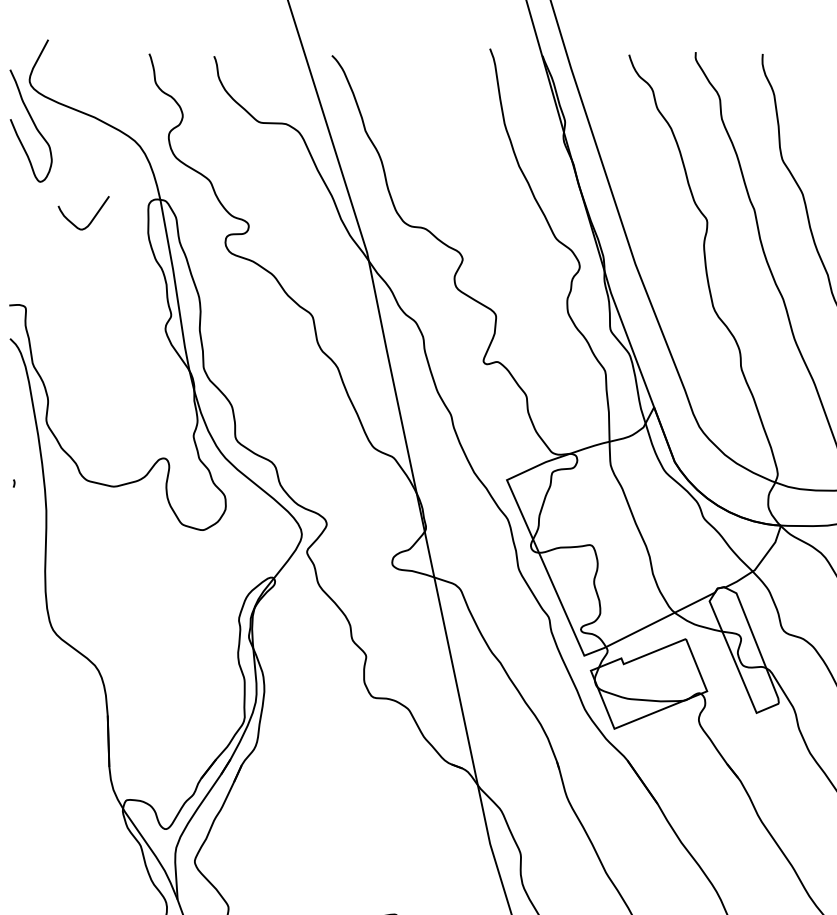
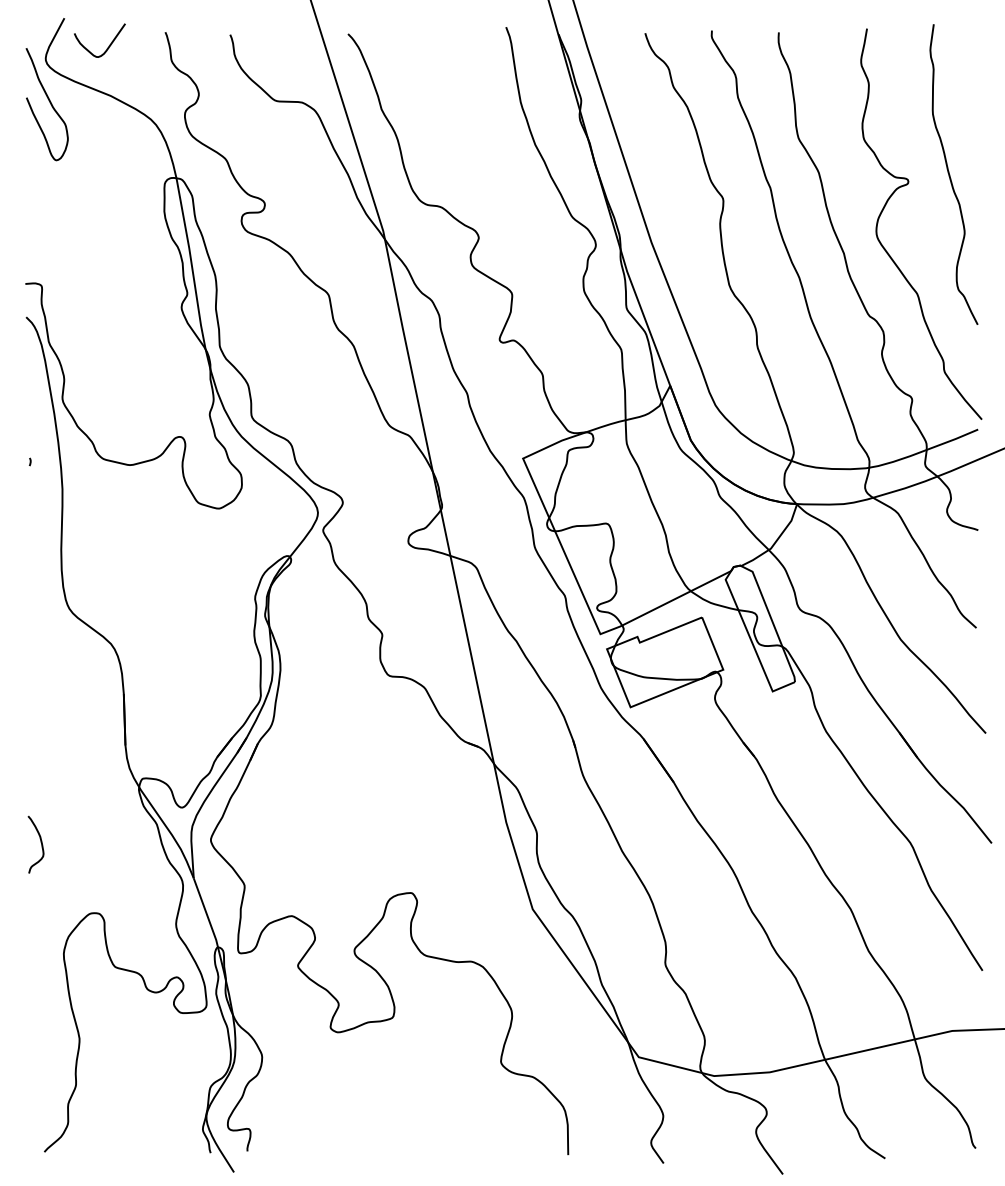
curve: (91, 220) -> (107, 47), moved
curve: (24, 864) -> (40, 842), added

